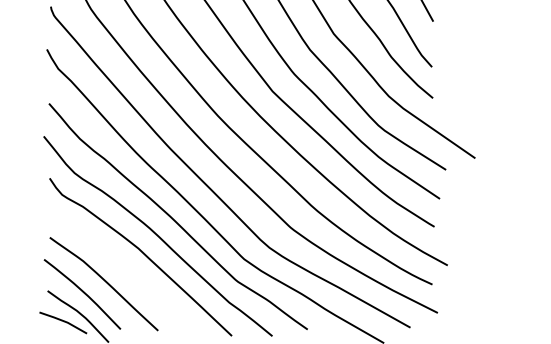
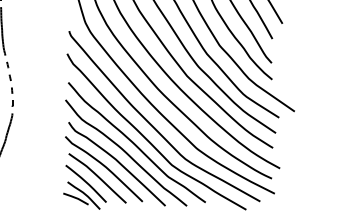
curve: (118, 265) -> (105, 168), added

